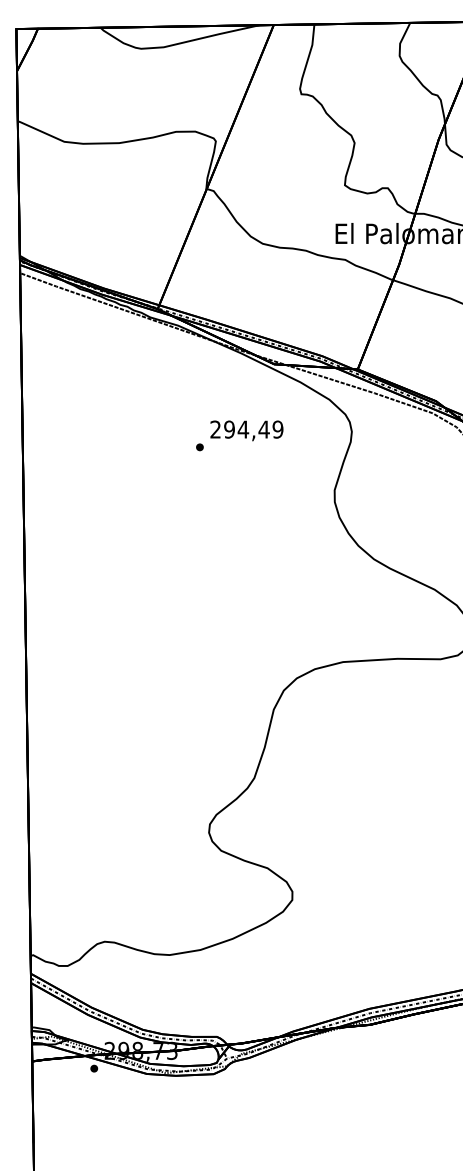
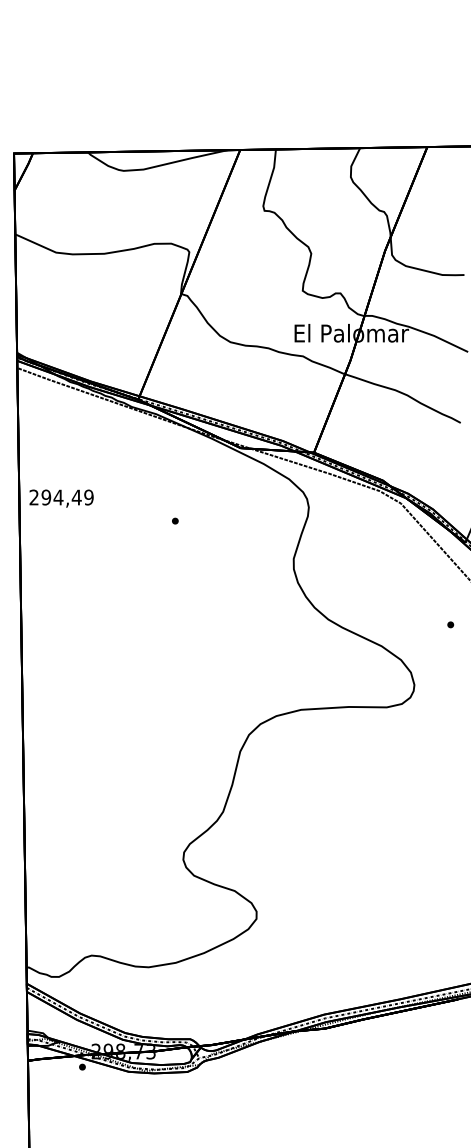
text: (246, 430) -> (61, 498), moved

